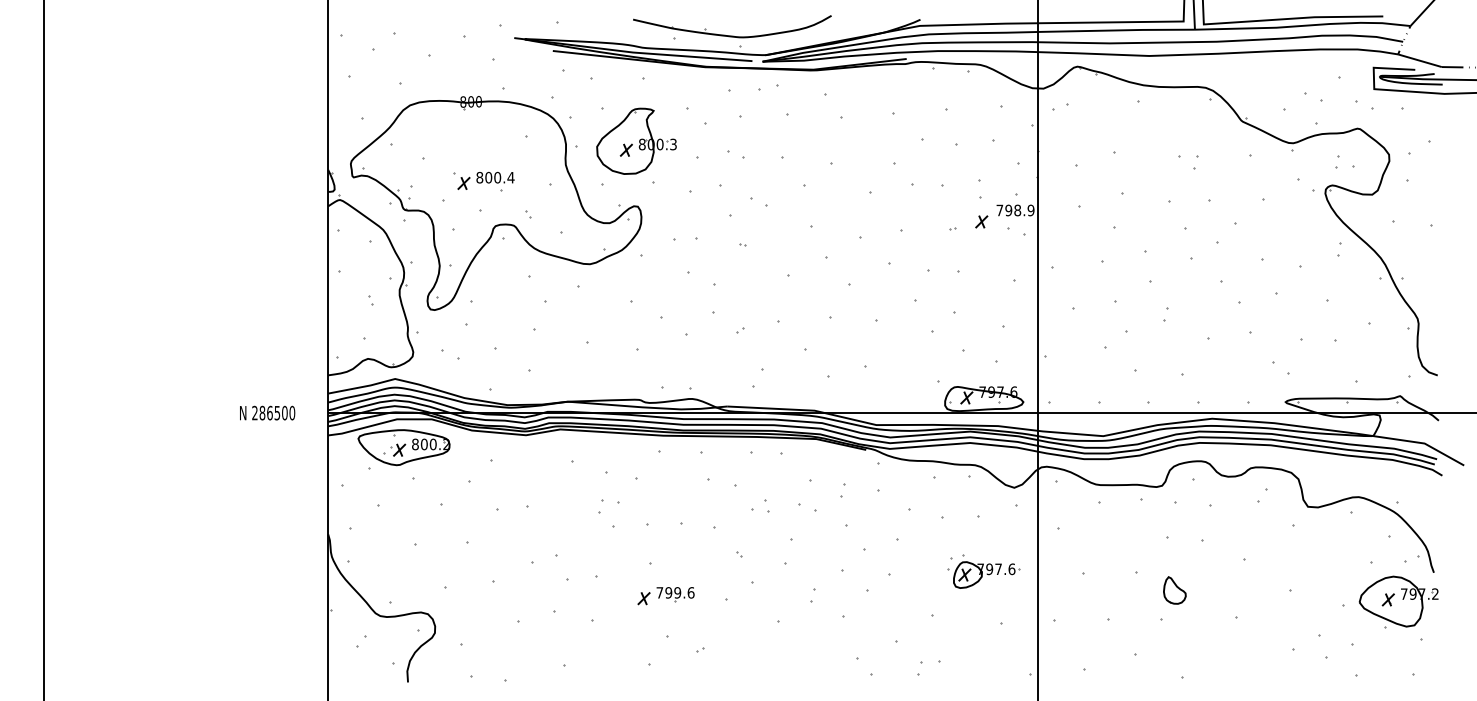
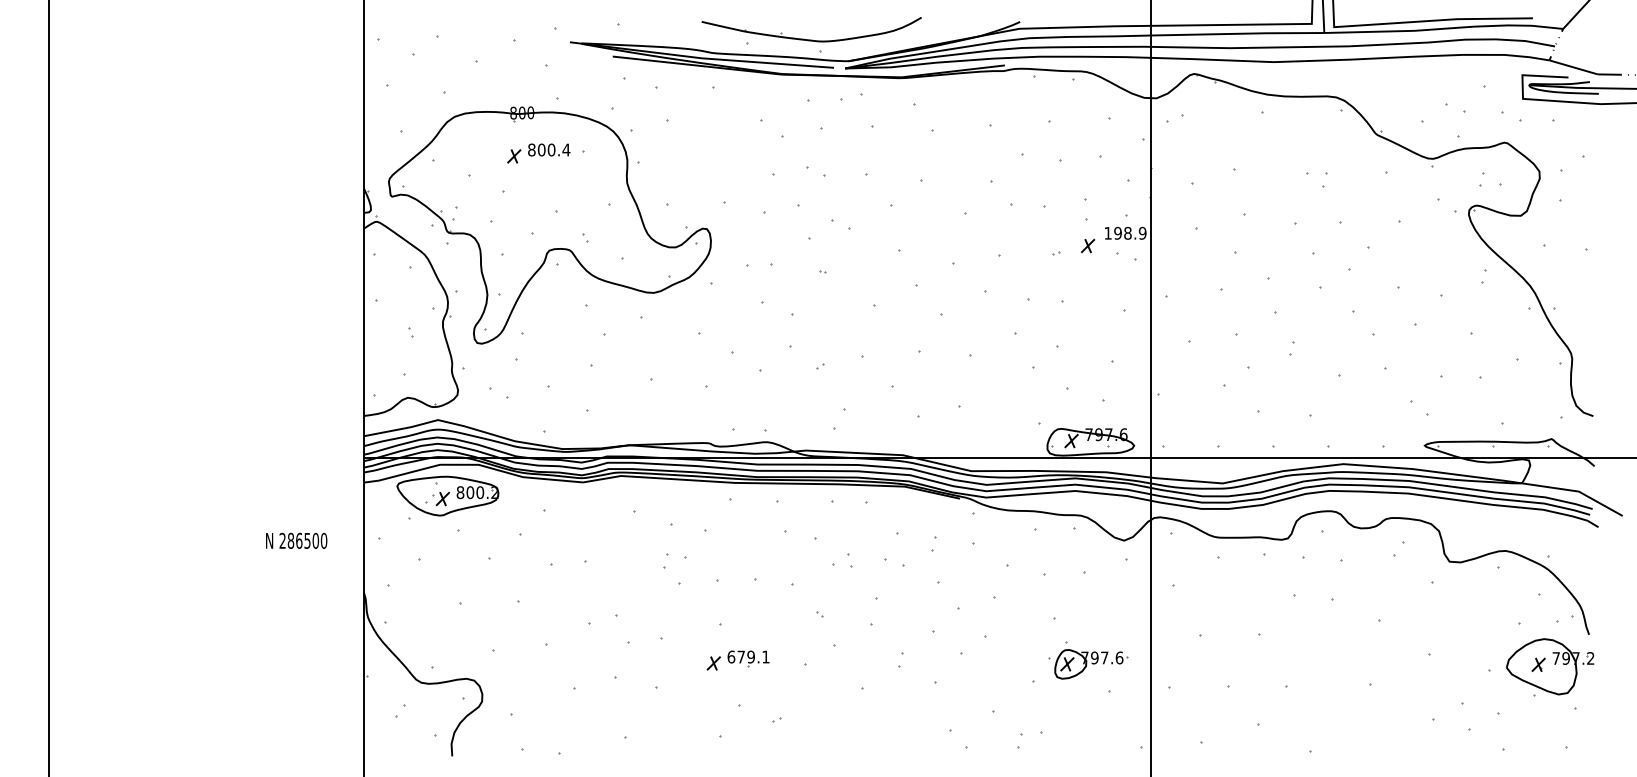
part: (636, 141) -> (705, 156), removed
part: (485, 180) -> (538, 153), moved
text: (999, 210) -> (1107, 233), 798.9 -> 198.9
text: (267, 412) -> (296, 540), moved
part: (983, 571) -> (1088, 660), moved
part: (1175, 590) -> (1302, 654), removed
text: (675, 592) -> (748, 656), 799.6 -> 679.1

